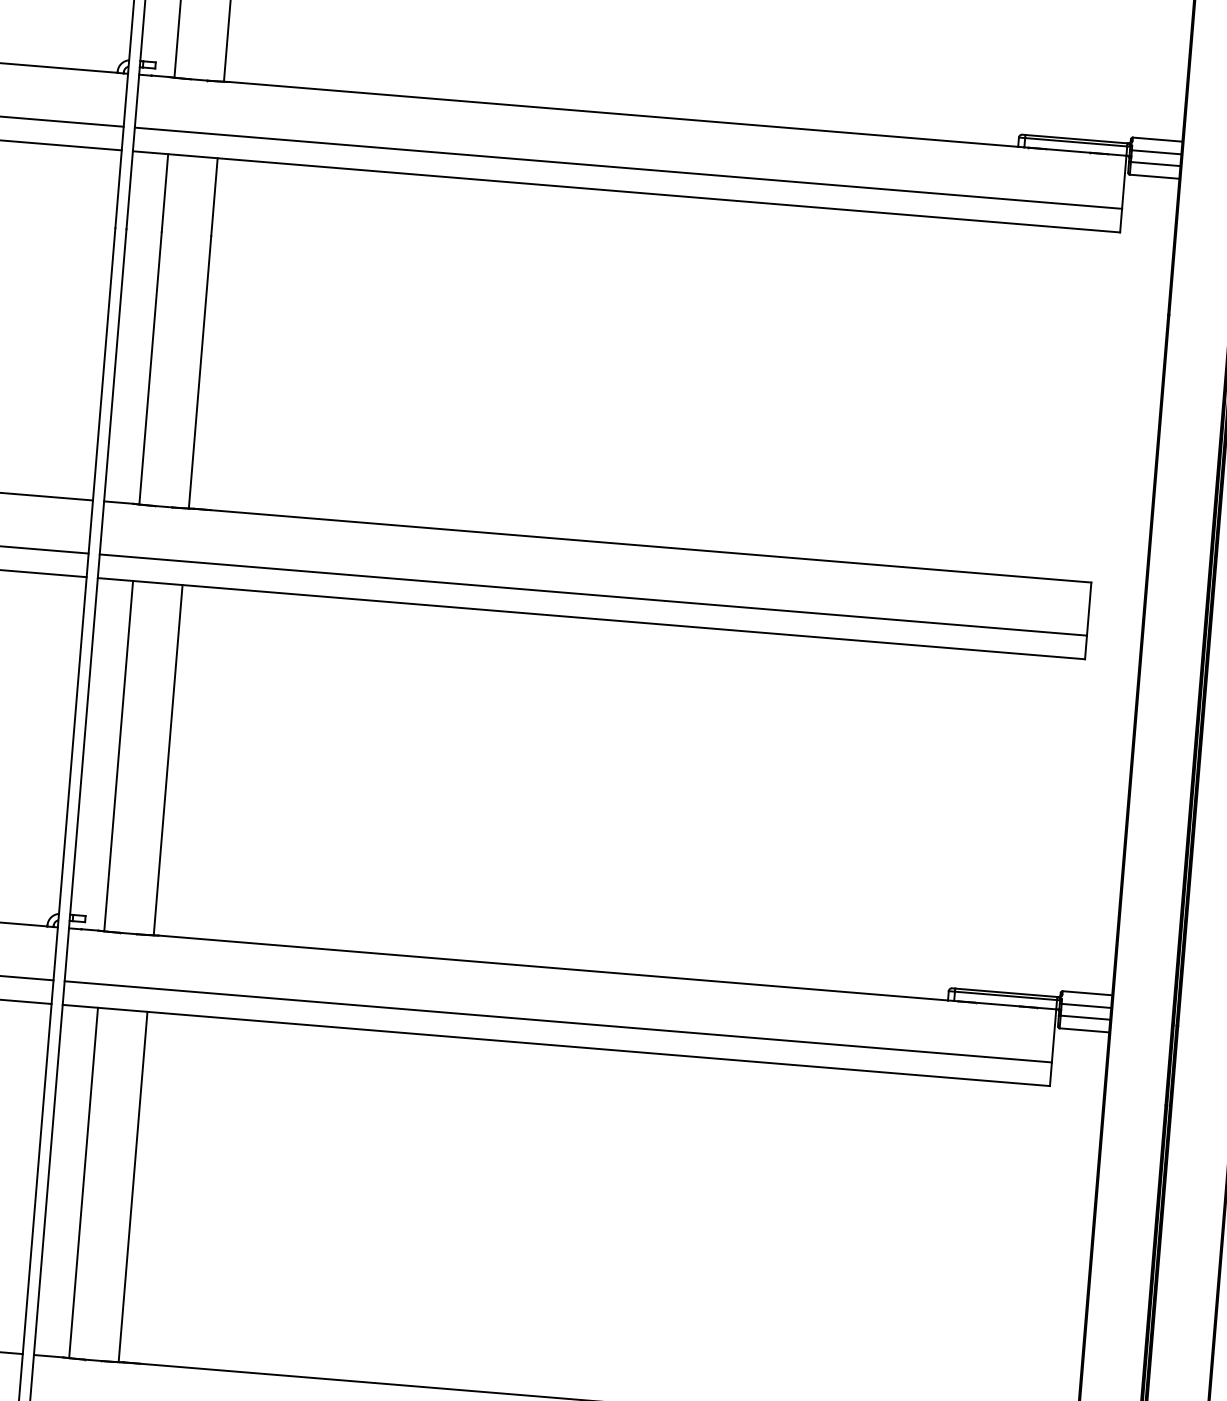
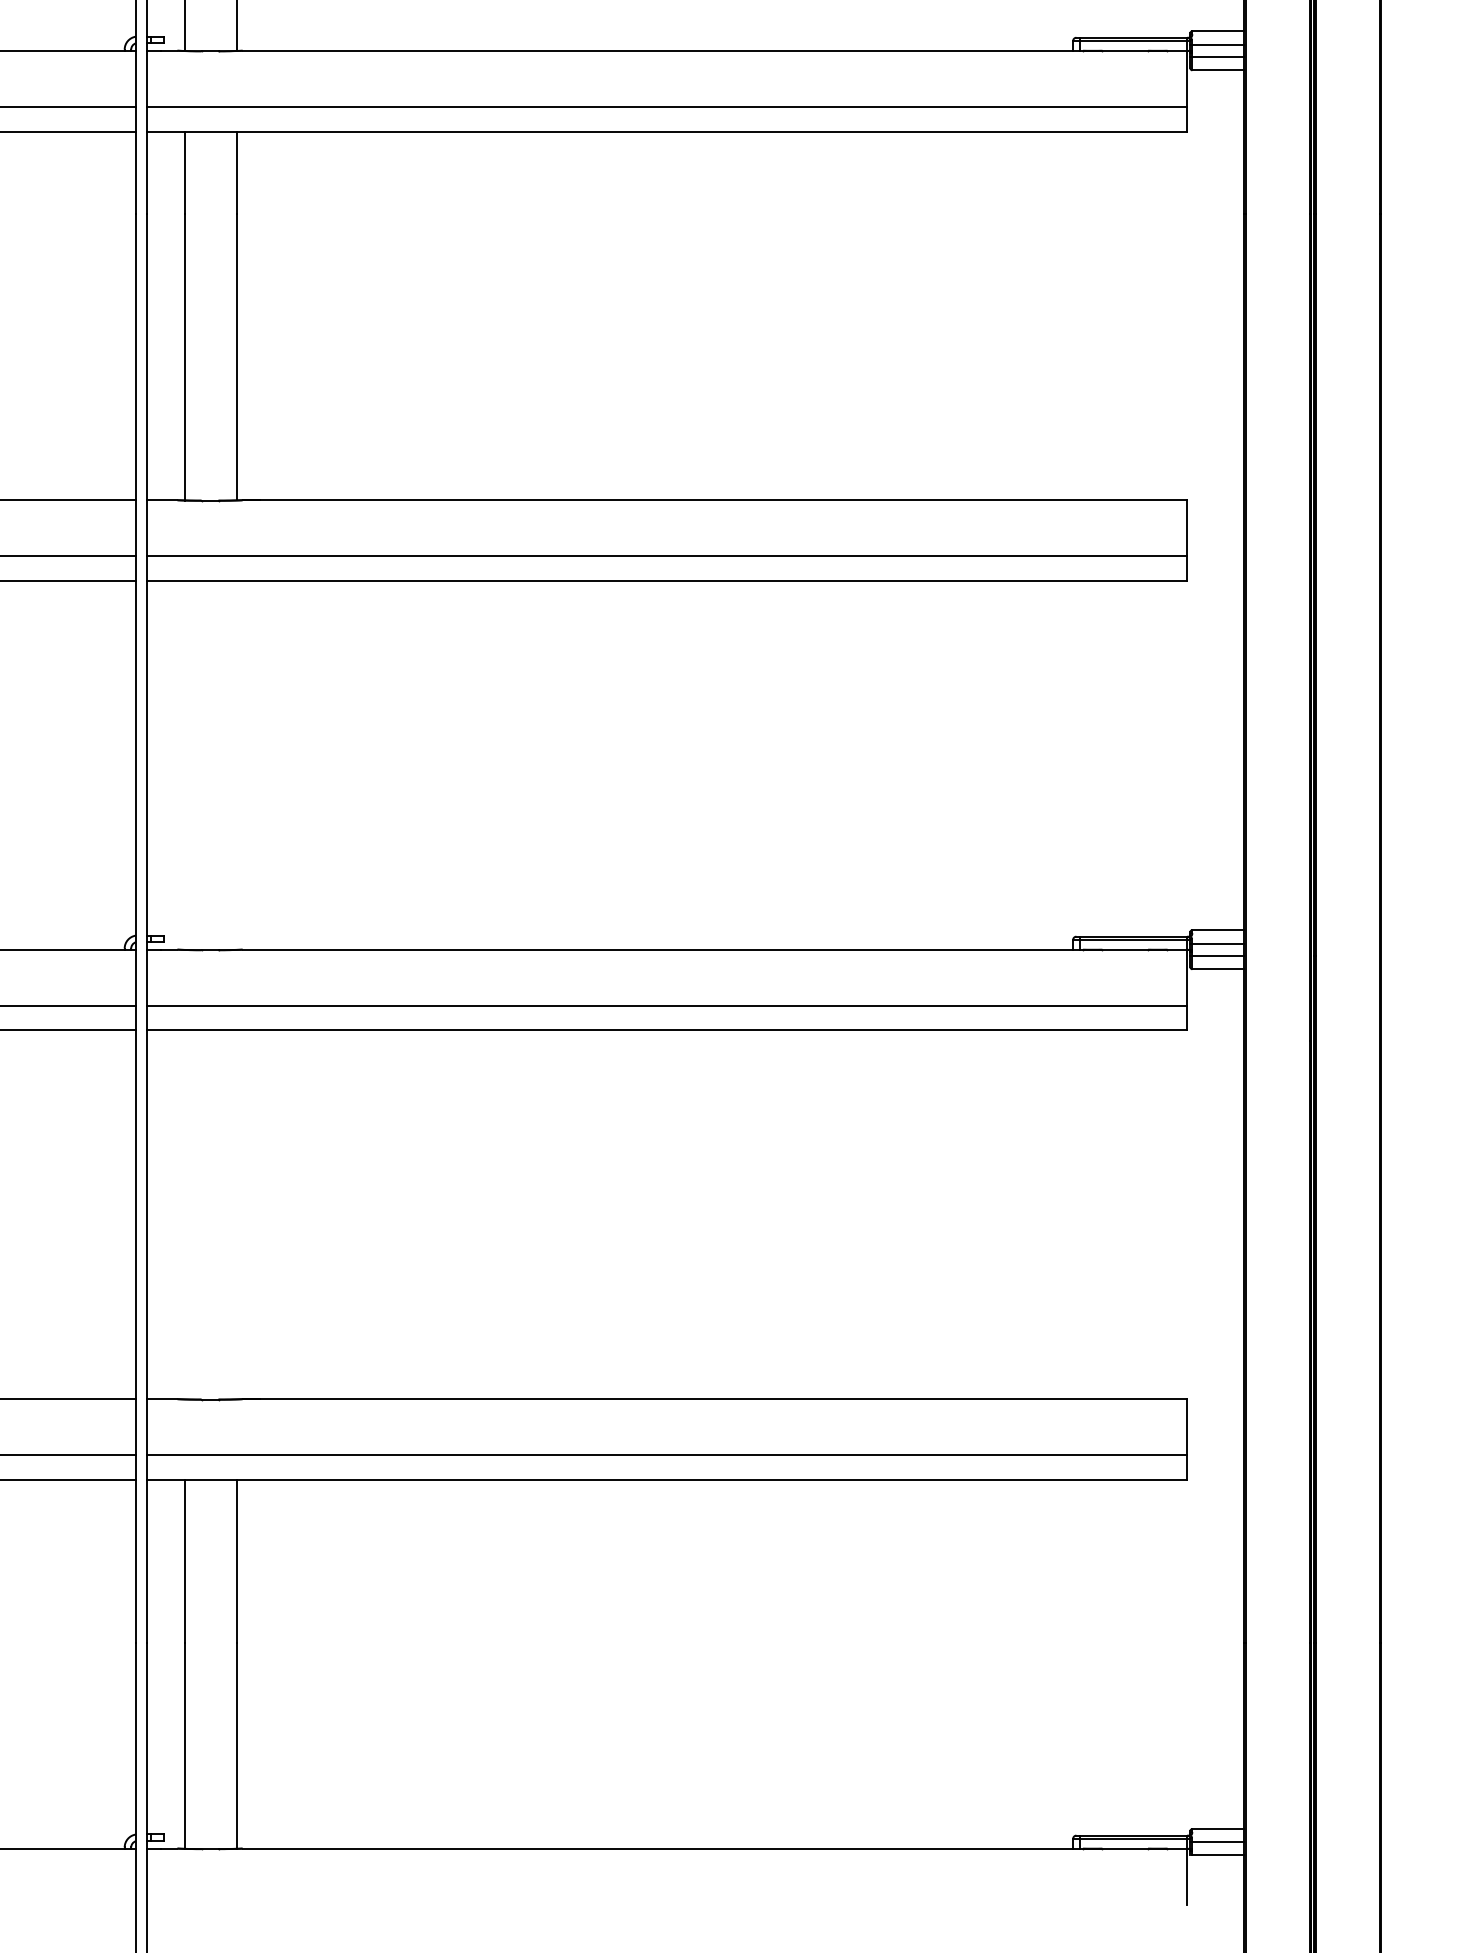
line: (118, 756) -> (184, 765), removed
line: (167, 760) -> (236, 765), removed
line: (83, 1182) -> (184, 1214), removed
line: (132, 1186) -> (236, 1214), removed

